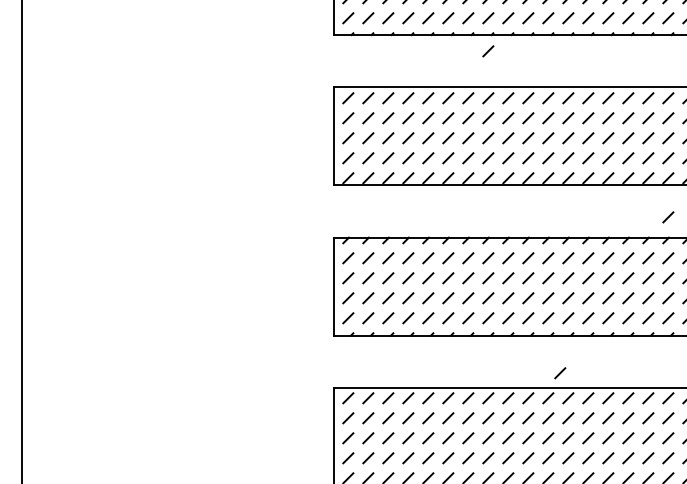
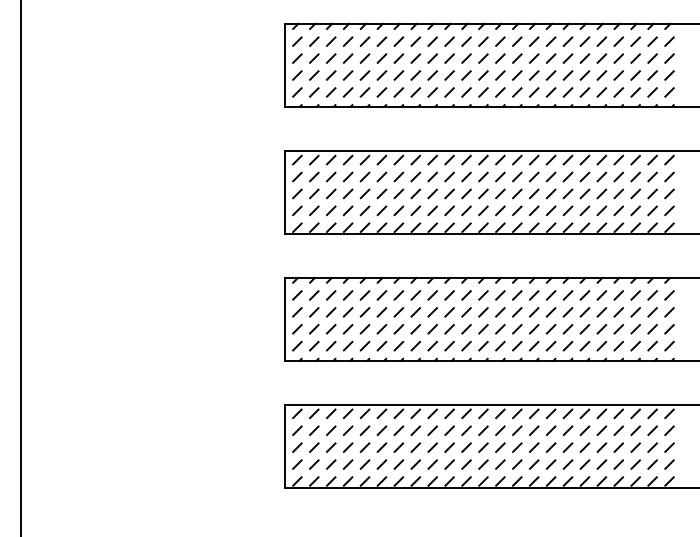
line: (488, 51) -> (415, 120), removed
line: (667, 216) -> (567, 260), removed
line: (560, 373) -> (476, 392), removed

